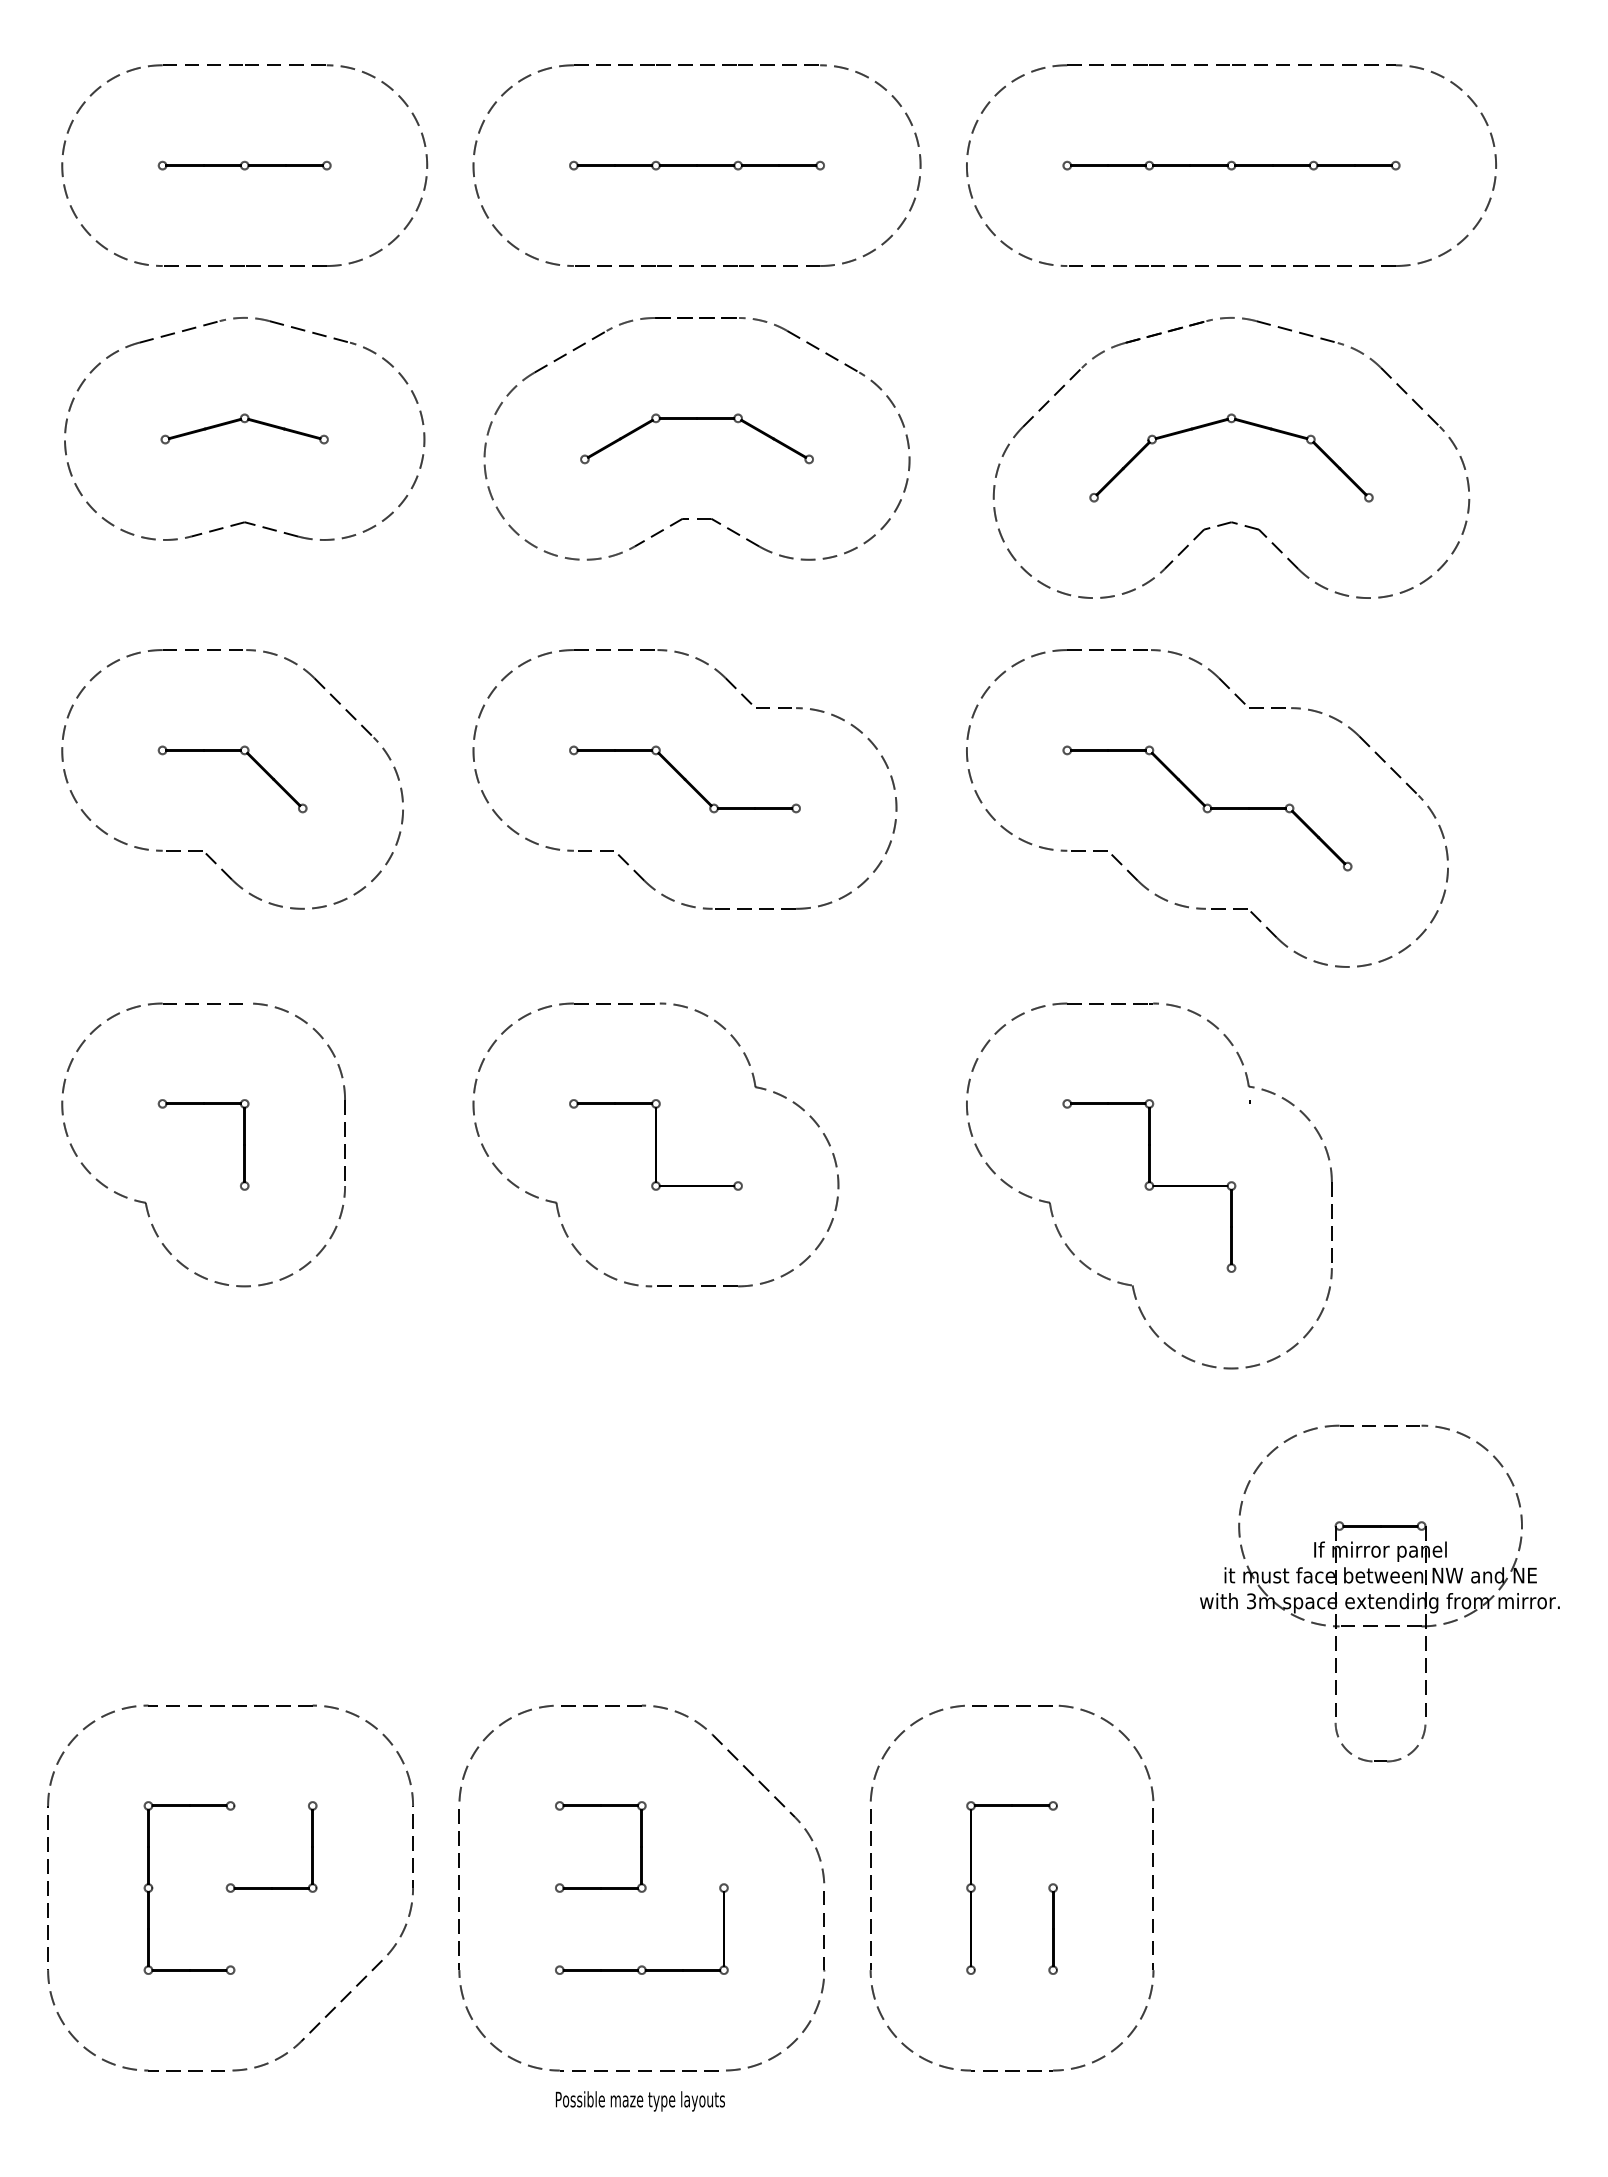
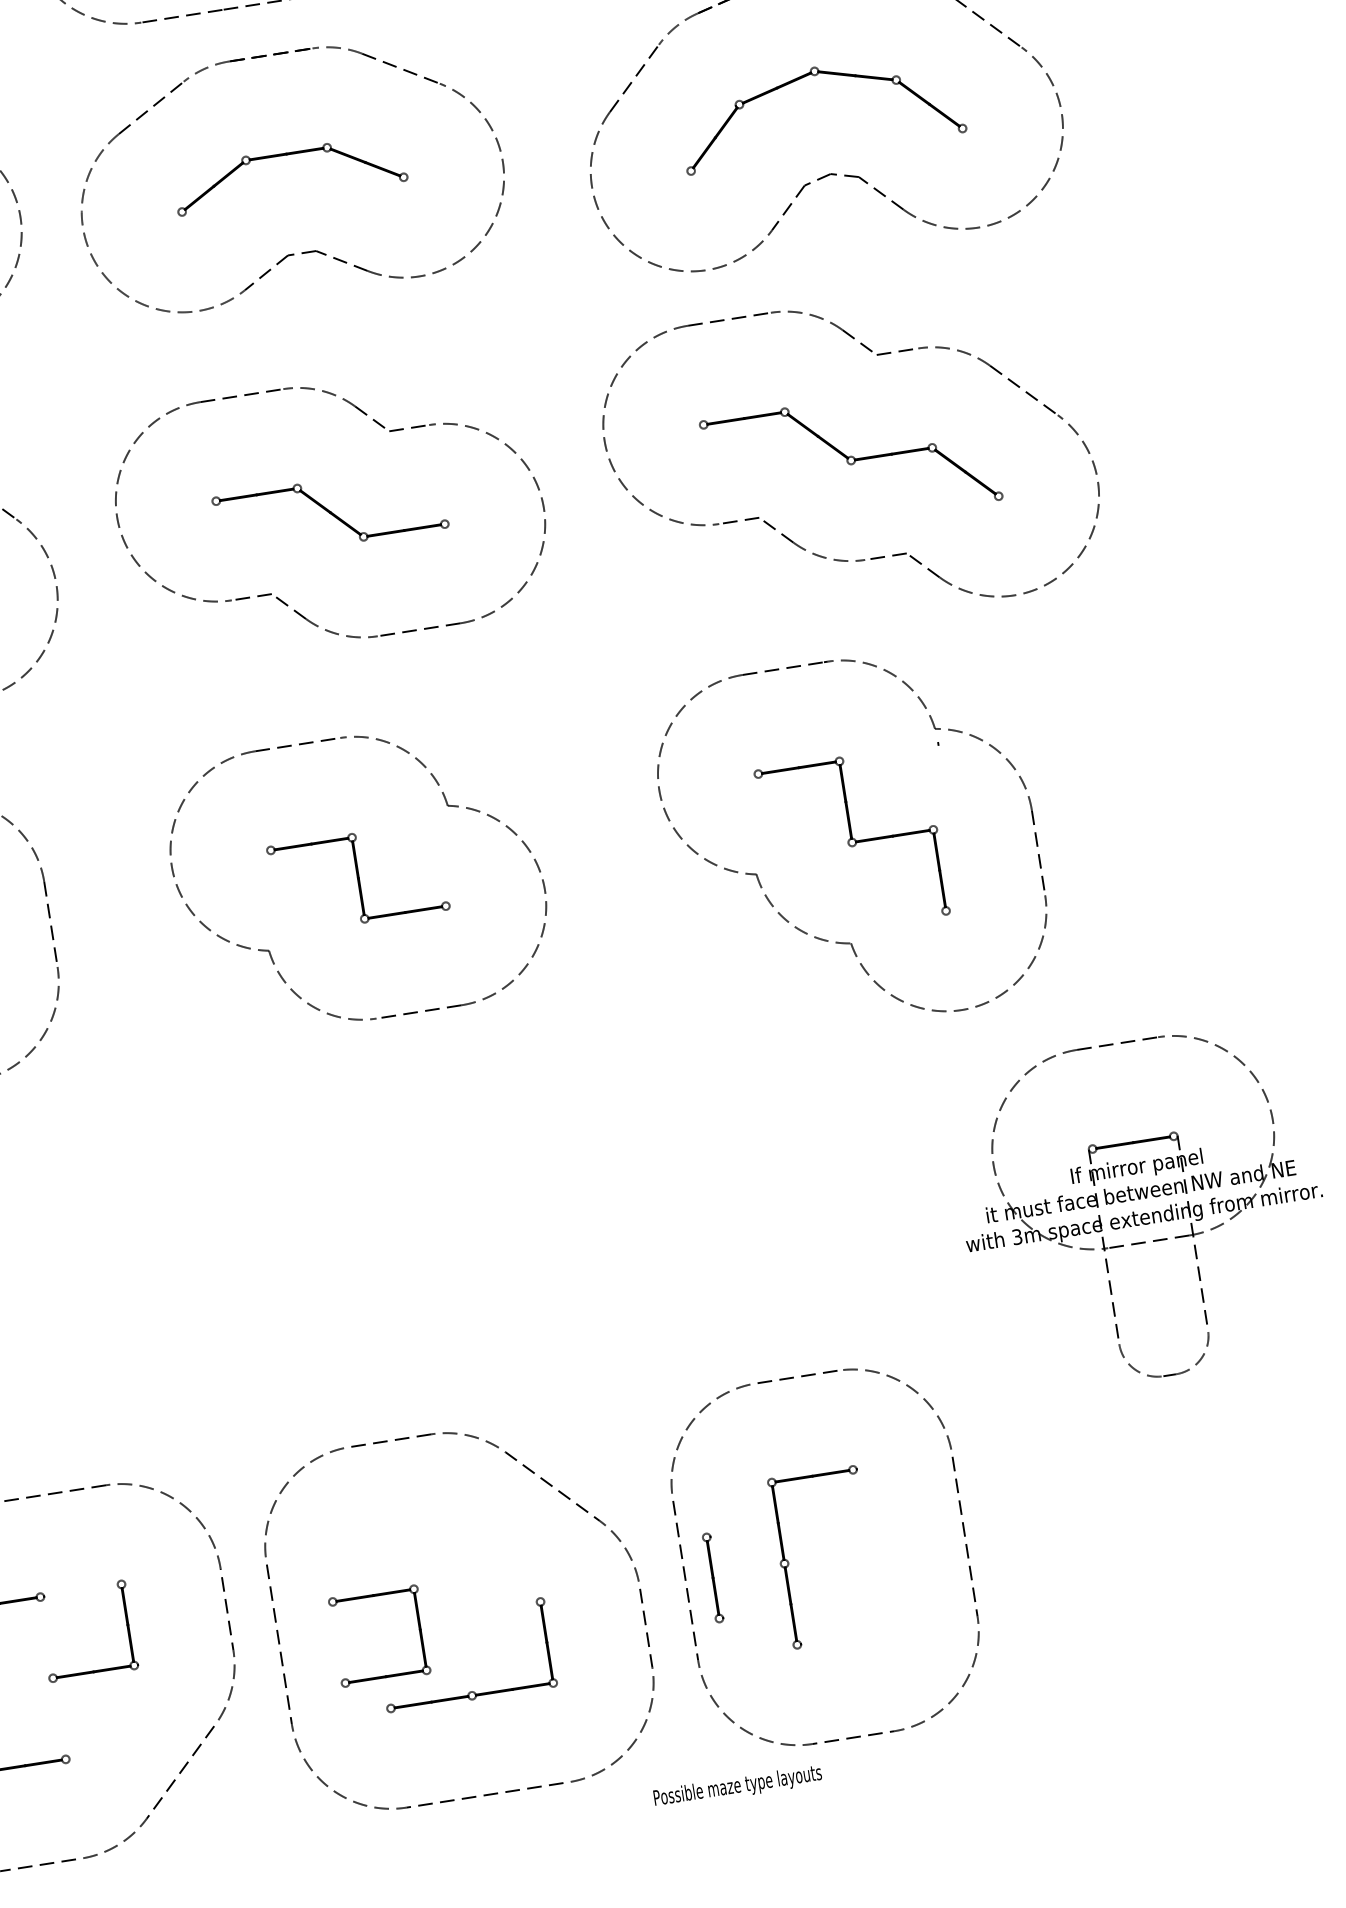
part: (600, 1806) -> (373, 1596), moved
part: (1052, 1928) -> (712, 1577), moved
text: (639, 2101) -> (737, 1787), moved

